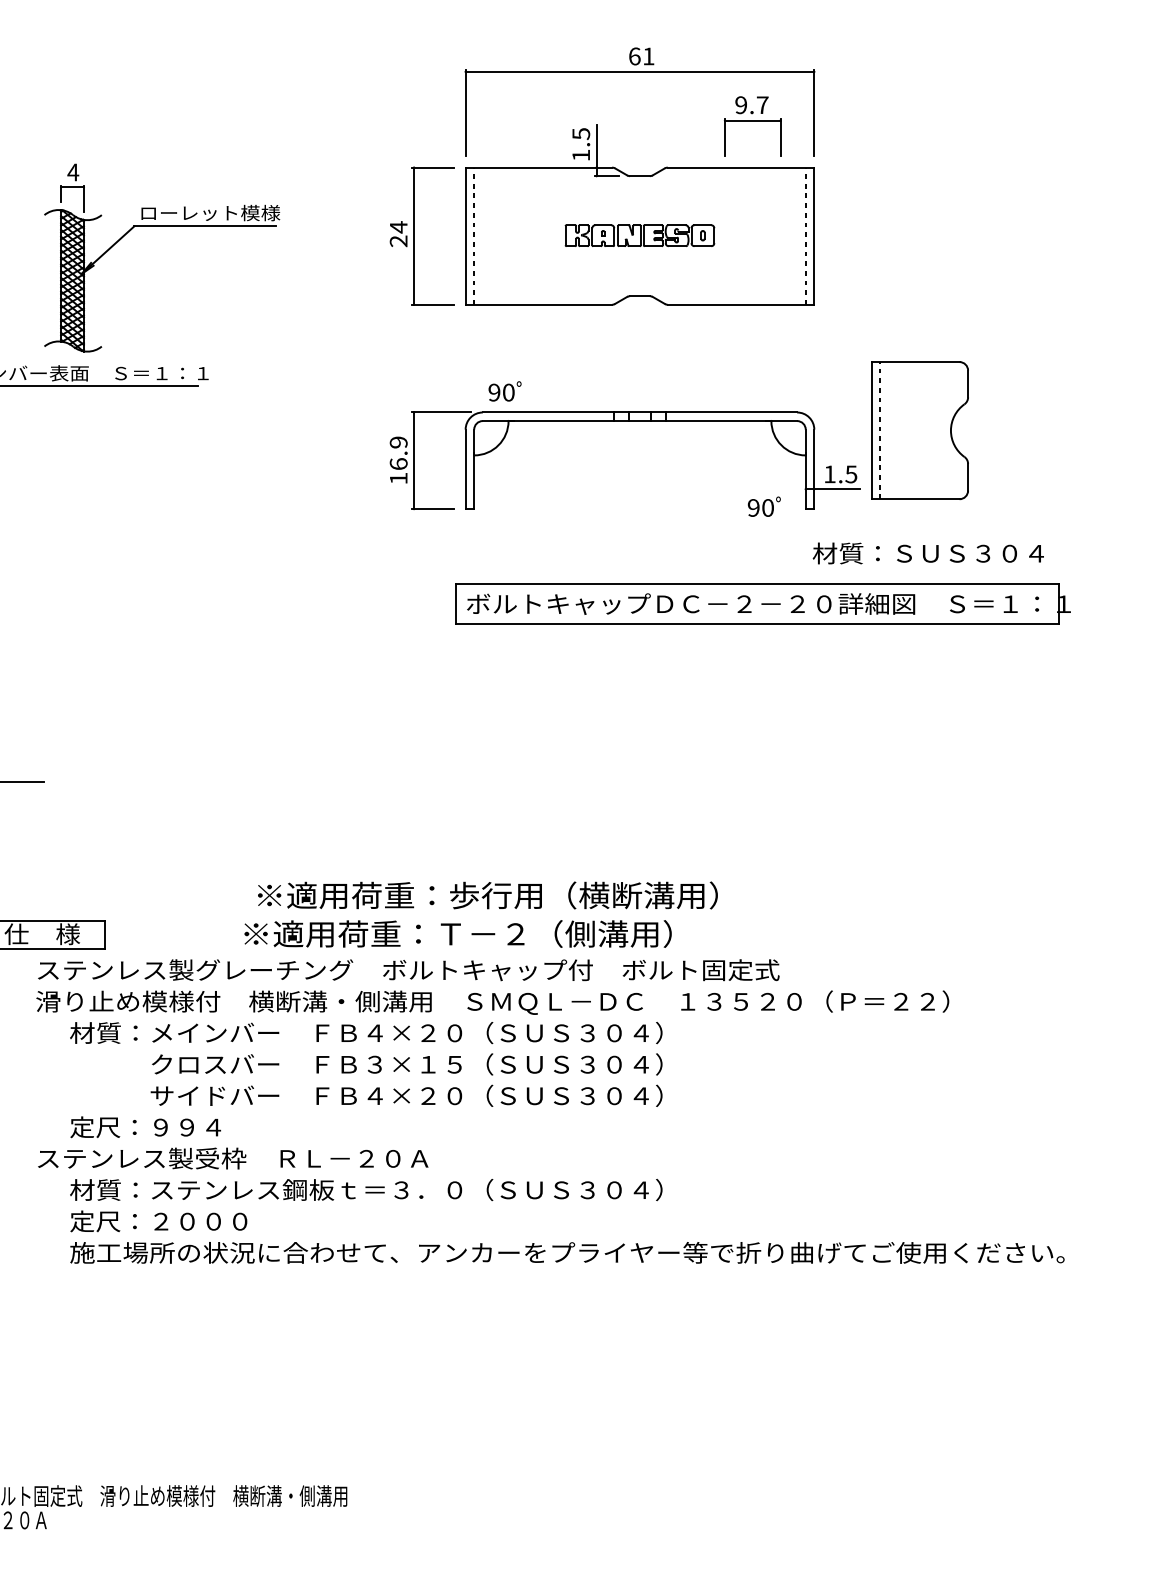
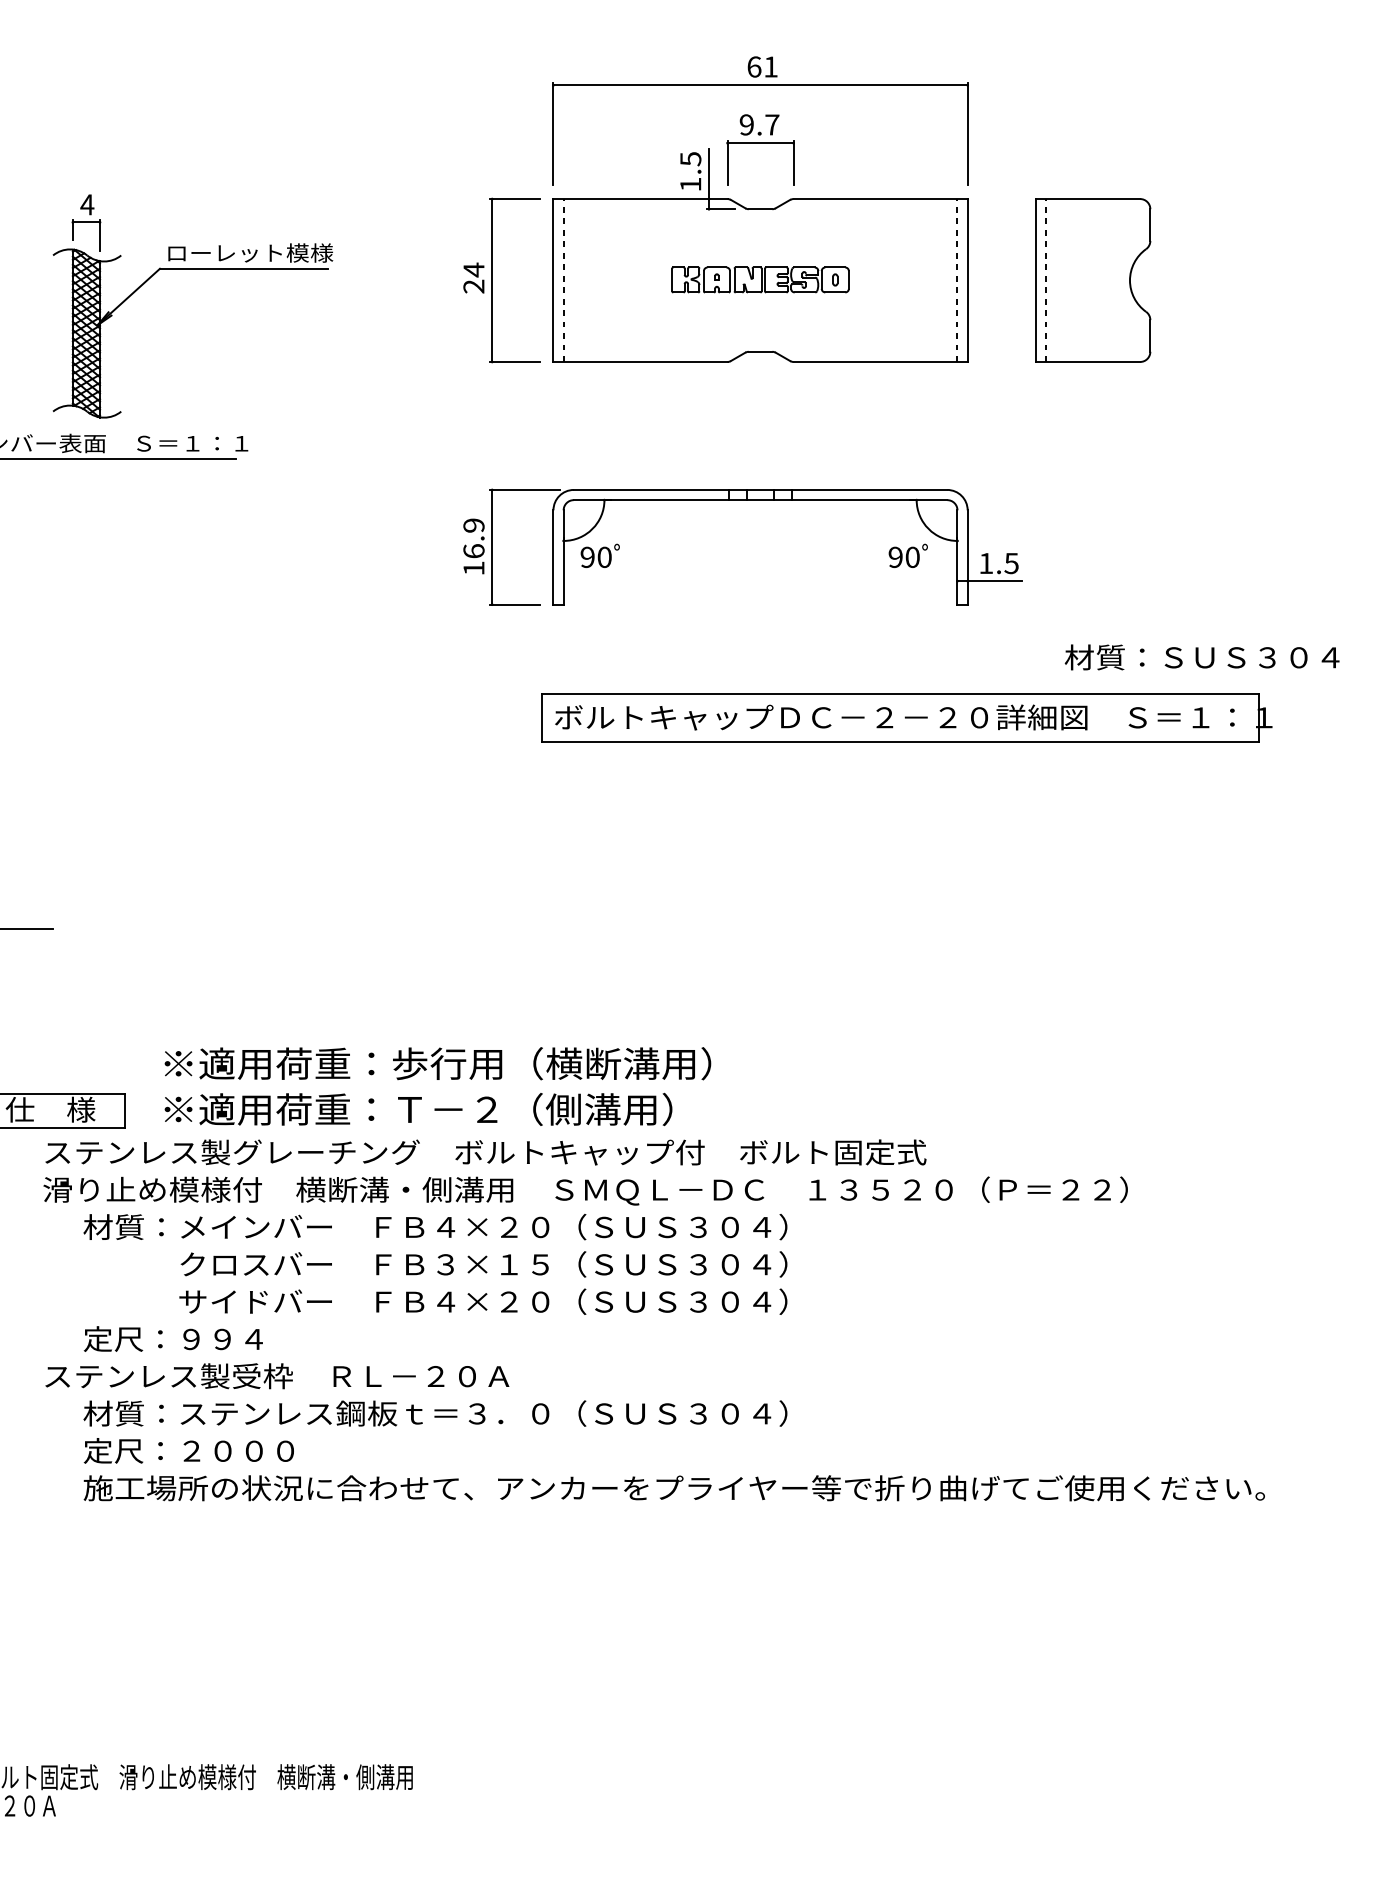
part: (752, 125) -> (760, 149), moved
text: (504, 391) -> (599, 555), moved
part: (920, 430) -> (1093, 280), moved
text: (763, 506) -> (907, 555), moved
text: (927, 553) -> (1201, 657), moved
text: (487, 895) -> (437, 1063), moved
text: (458, 934) -> (418, 1109), moved

